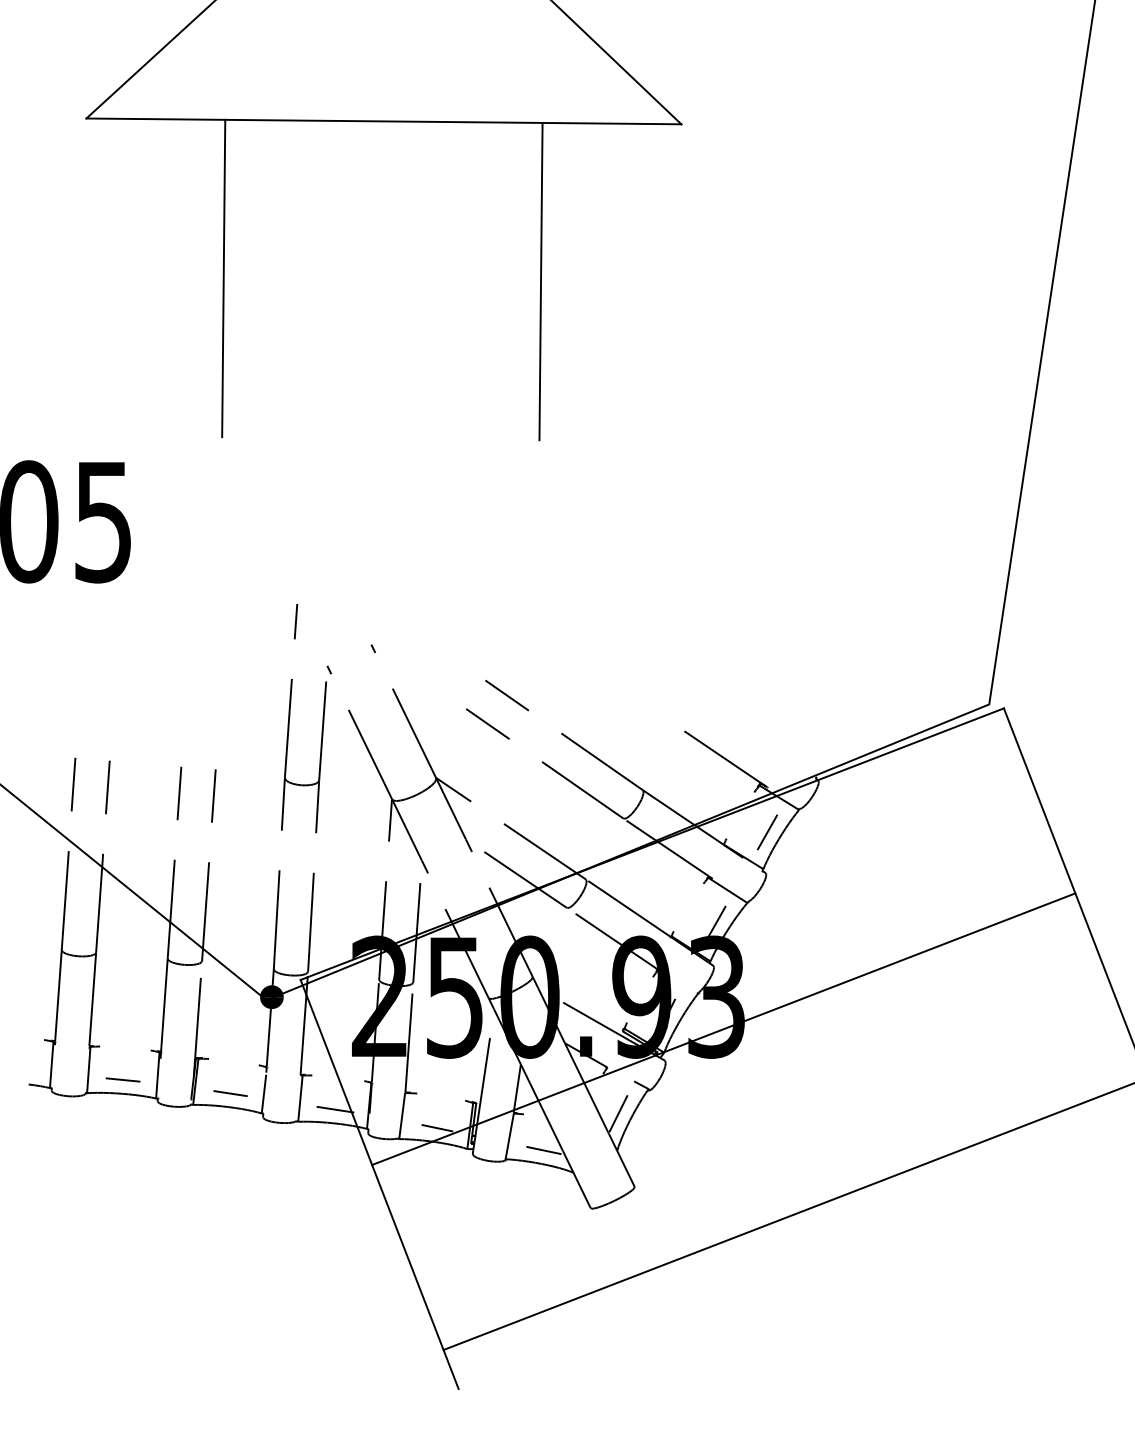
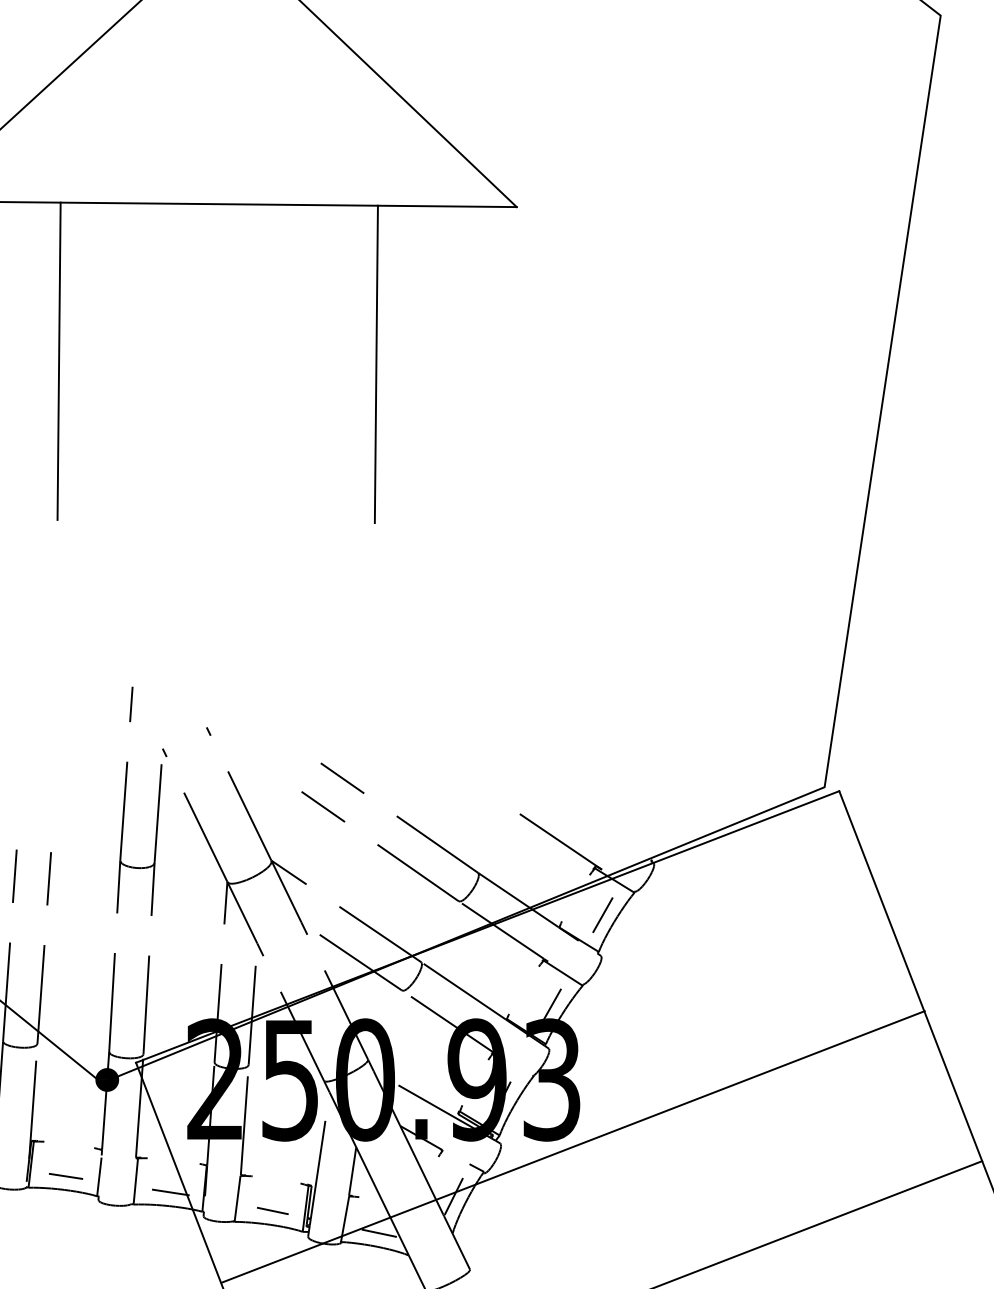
line: (723, 1029) -> (572, 1147), moved

